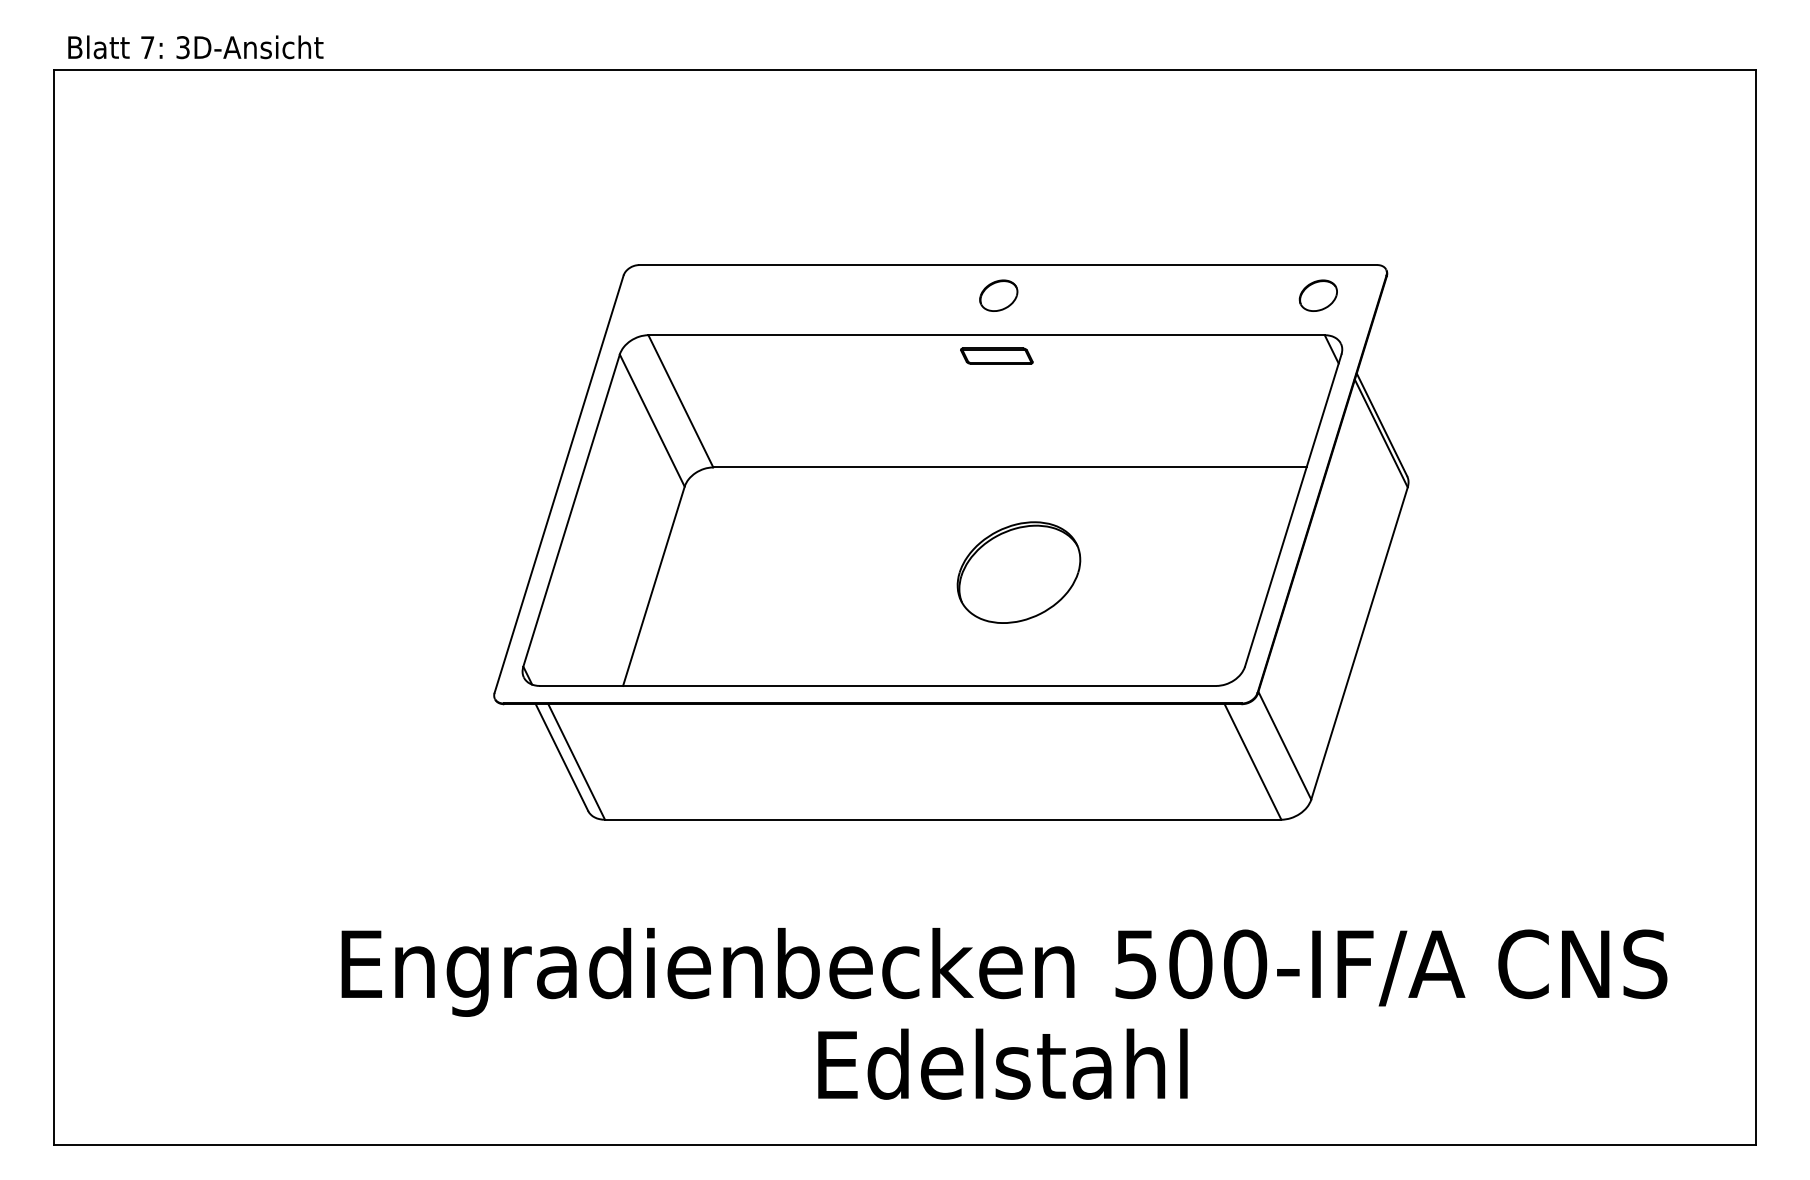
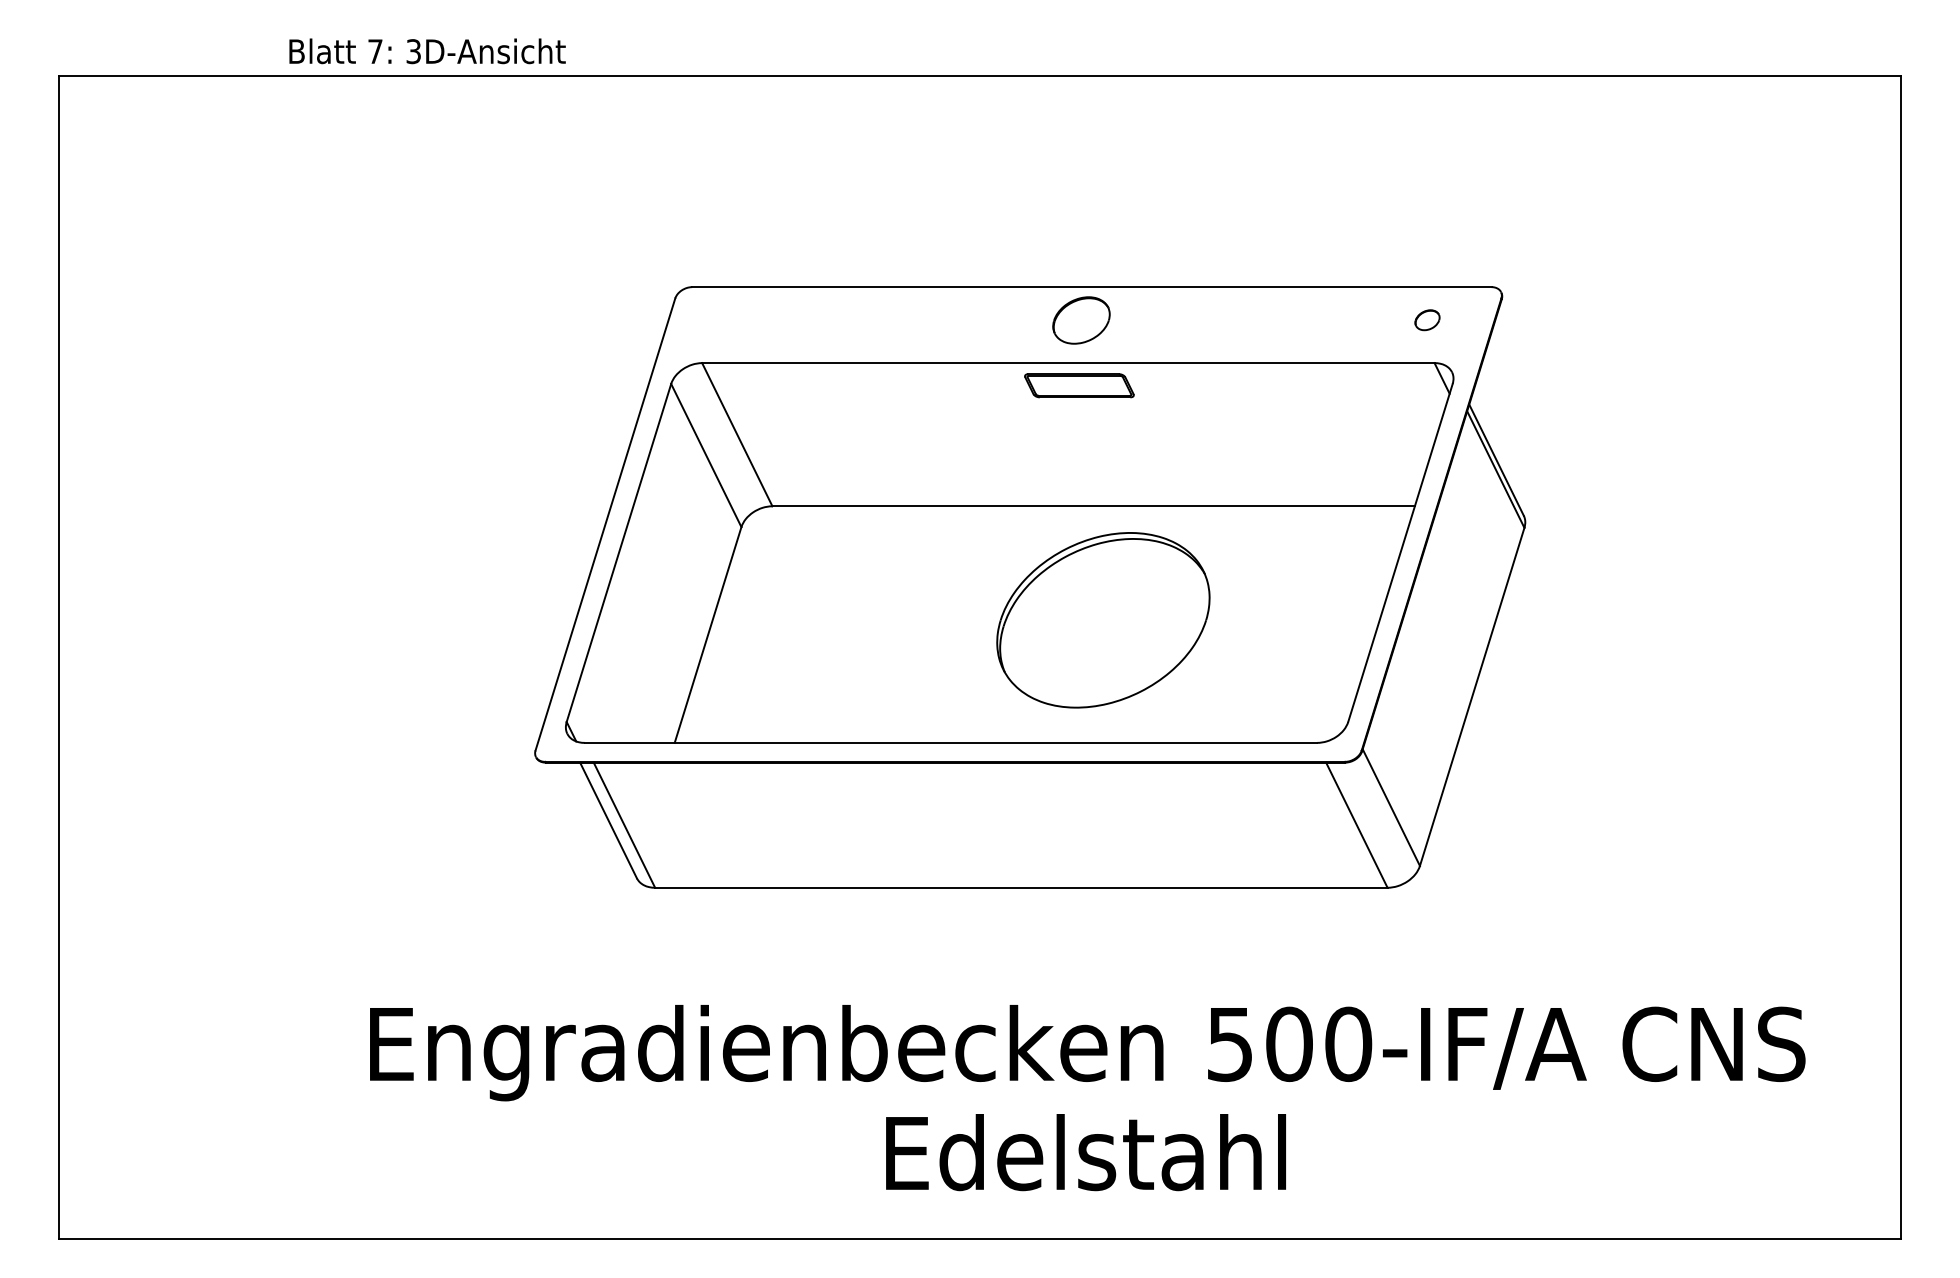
text: (195, 47) -> (427, 51), moved
part: (998, 295) -> (1081, 320), size x1.4
part: (1317, 295) -> (1426, 320), size x0.6
part: (996, 355) -> (1079, 385), size x1.4
part: (1018, 572) -> (1102, 620), size x1.6

